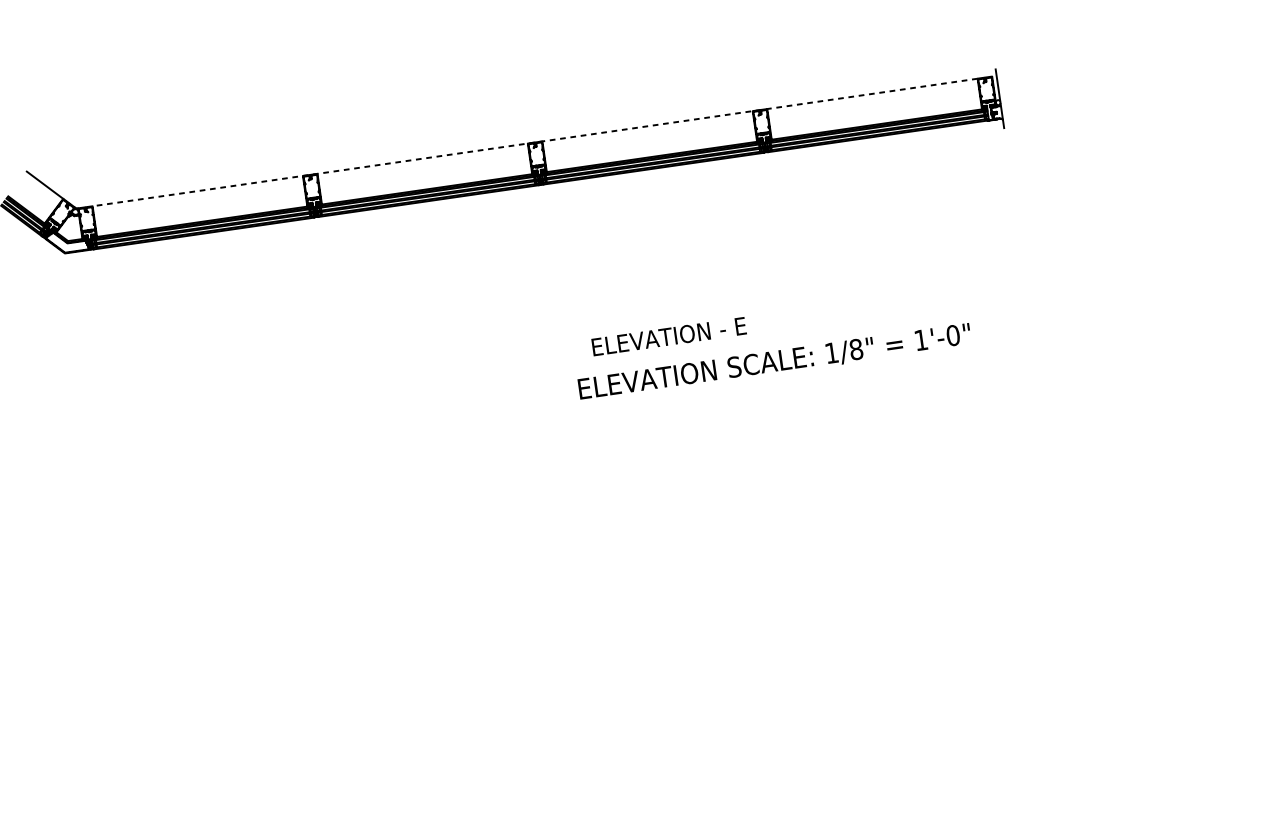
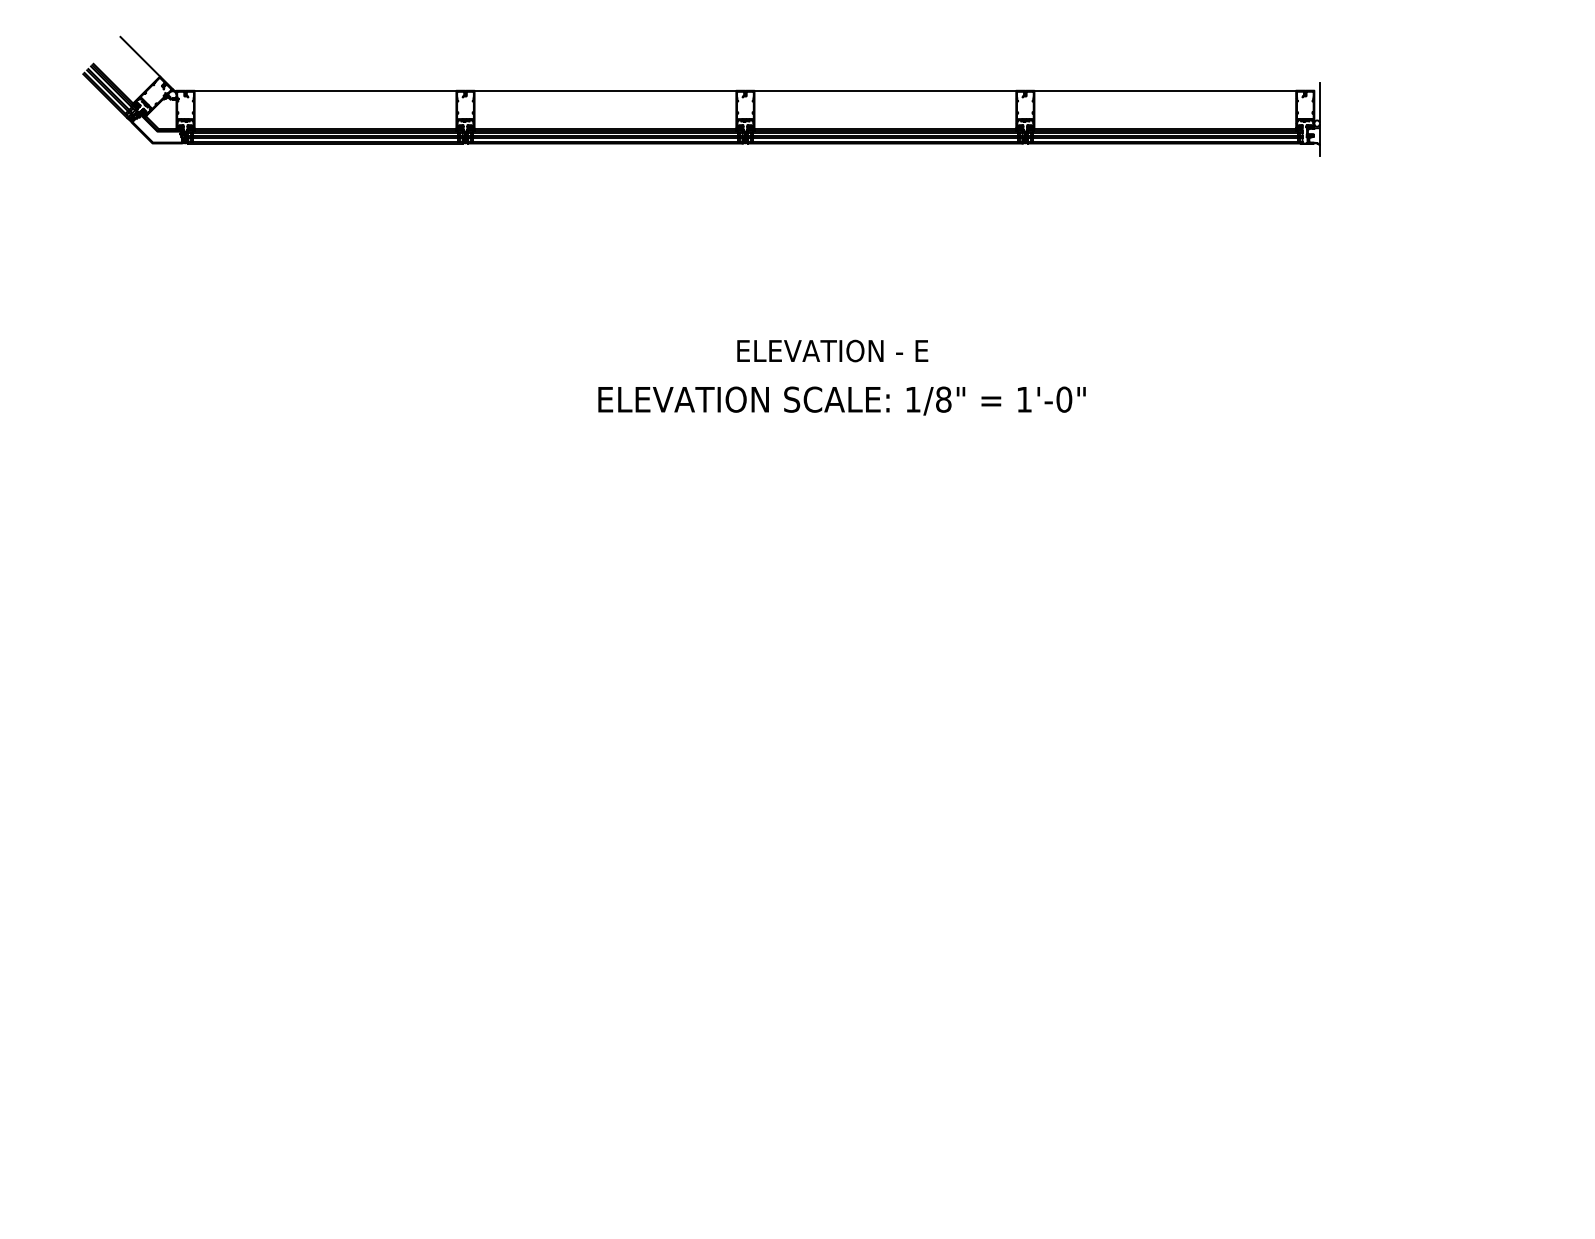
line: (535, 142) -> (745, 90), dashed -> solid
text: (668, 336) -> (832, 350), moved
text: (774, 362) -> (841, 400), moved

